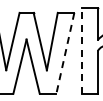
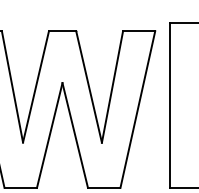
line: (81, 51) -> (169, 106), dashed -> solid
line: (65, 53) -> (138, 110), dashed -> solid

